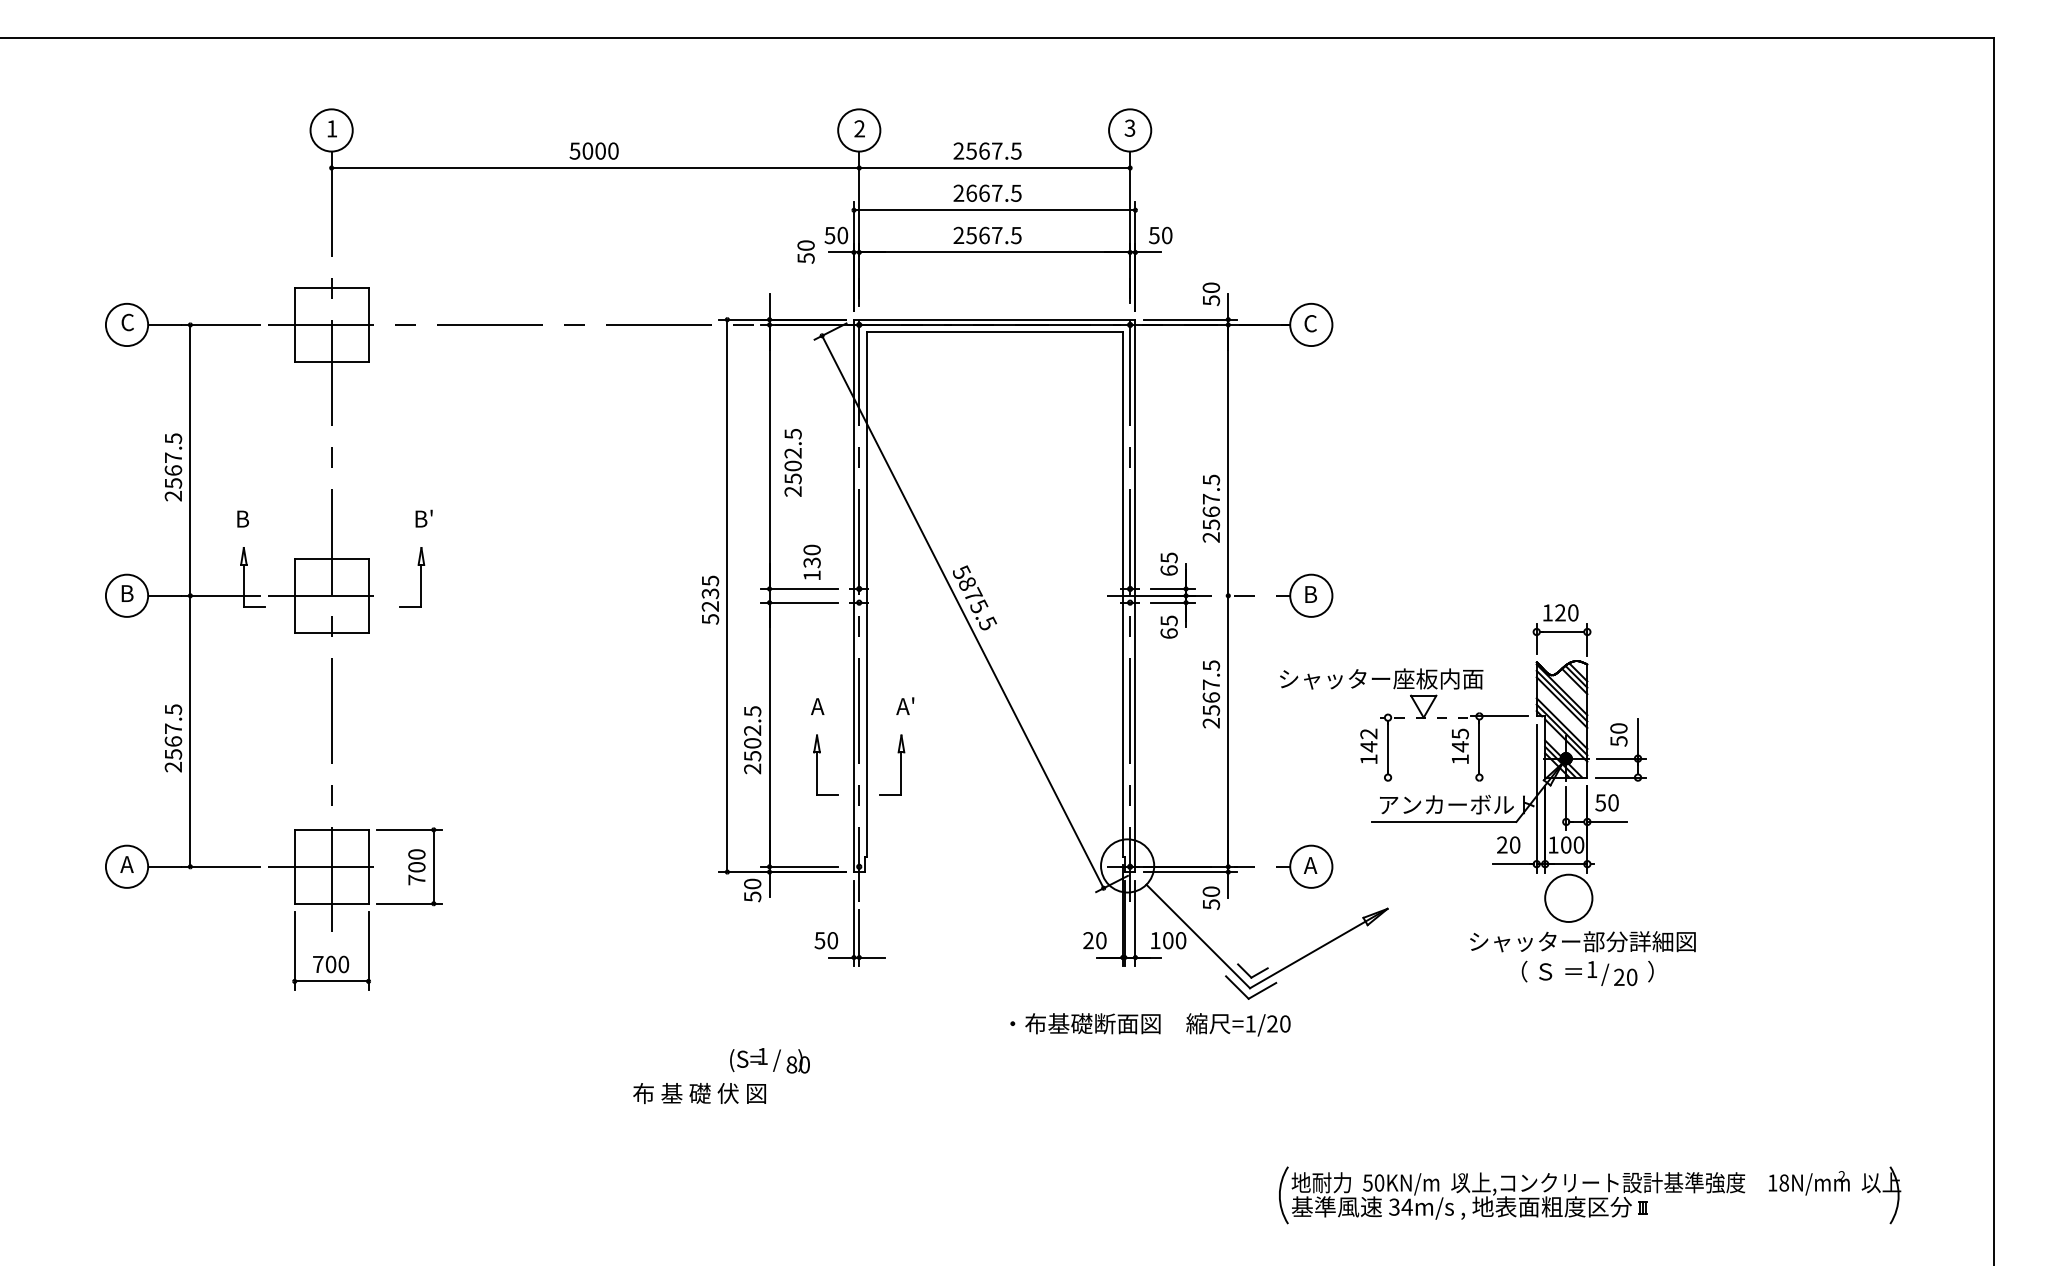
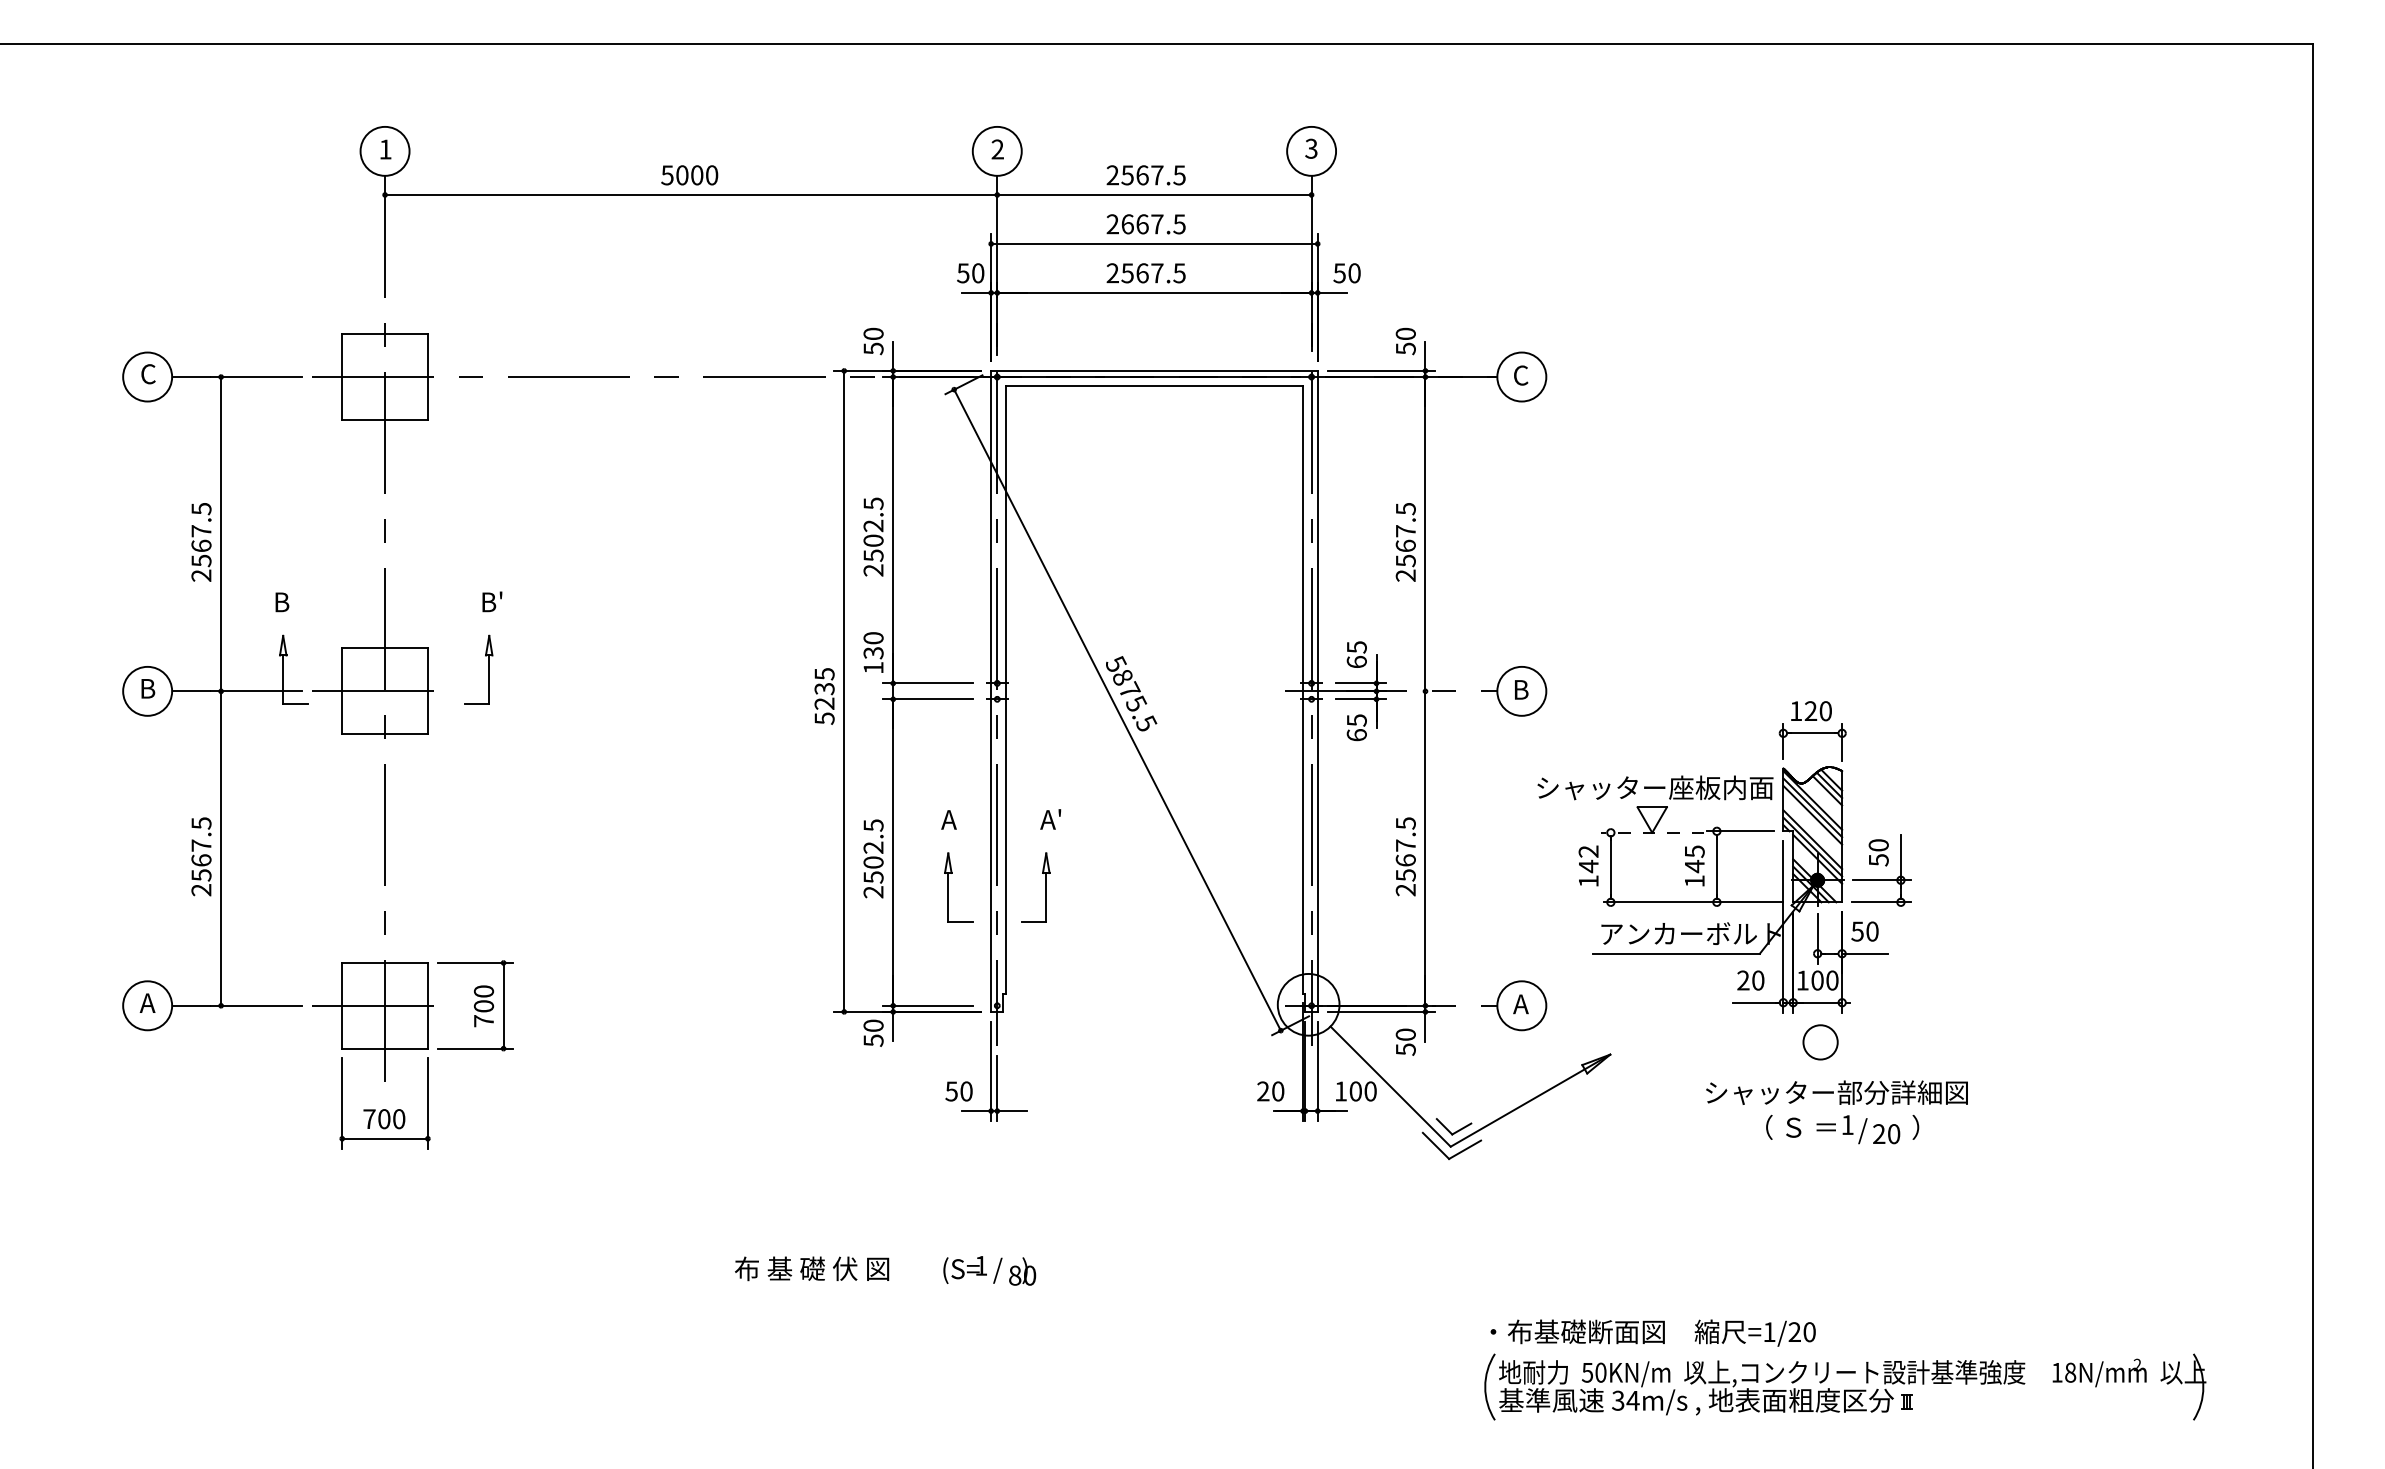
text: (806, 252) -> (873, 341), moved
text: (793, 462) -> (873, 536), moved
text: (1211, 508) -> (1405, 542), moved
text: (812, 562) -> (873, 652), moved
text: (1381, 678) -> (1655, 787), moved
text: (1211, 694) -> (1405, 856), moved
line: (1459, 777) -> (1693, 902), added
circle: (1568, 898) -> (1820, 1042), size x0.62
text: (1149, 1024) -> (1652, 1332), moved
text: (769, 1060) -> (989, 1270), moved

